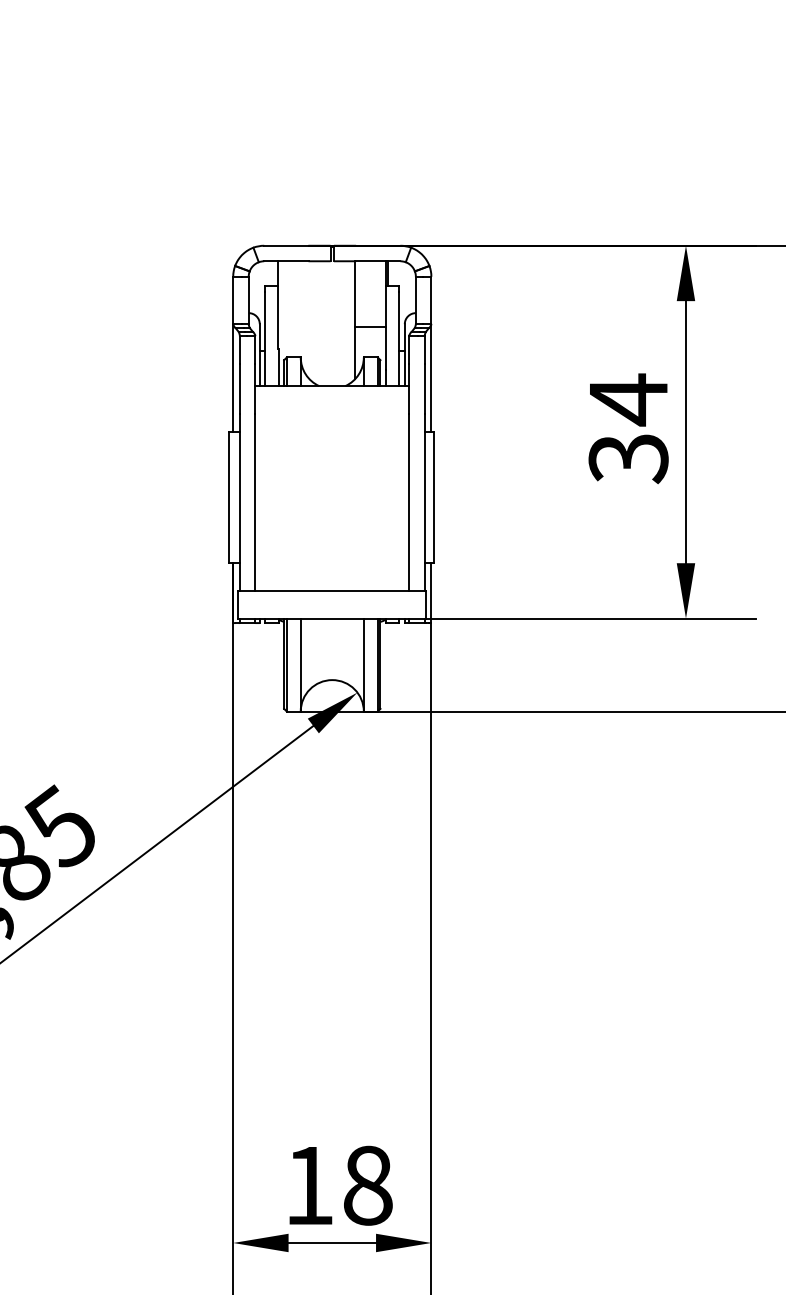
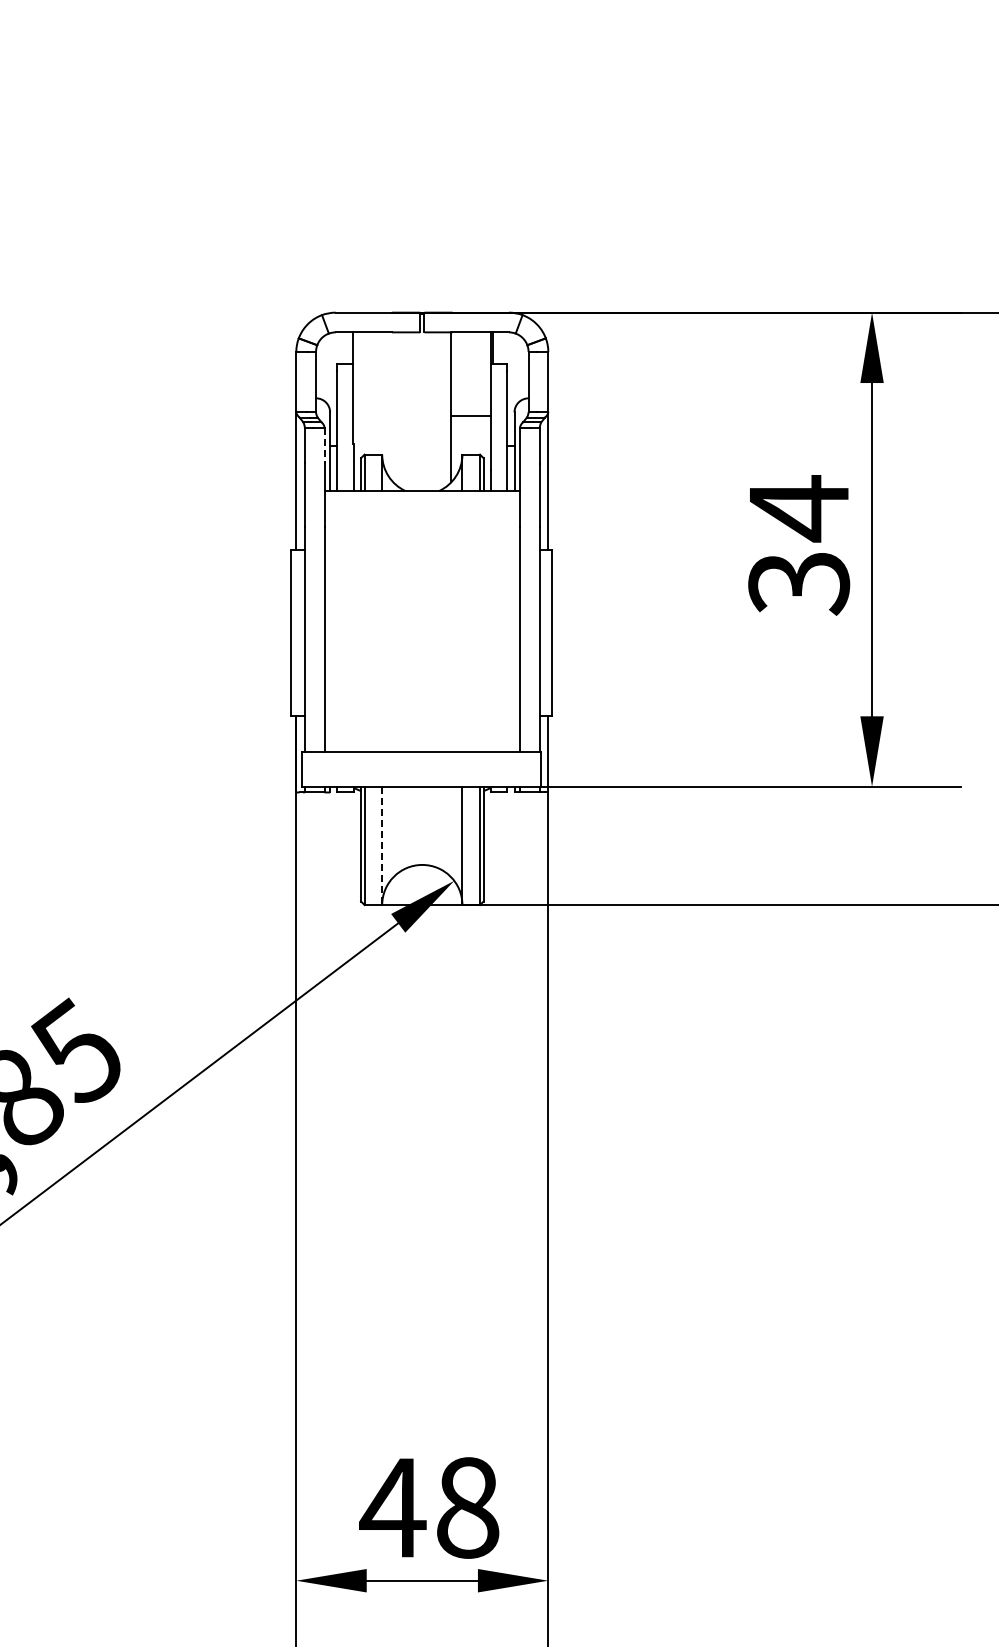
line: (255, 350) -> (324, 445), solid -> dashed
line: (300, 665) -> (382, 846), solid -> dashed
text: (308, 1185) -> (392, 1507), 18 -> 48

